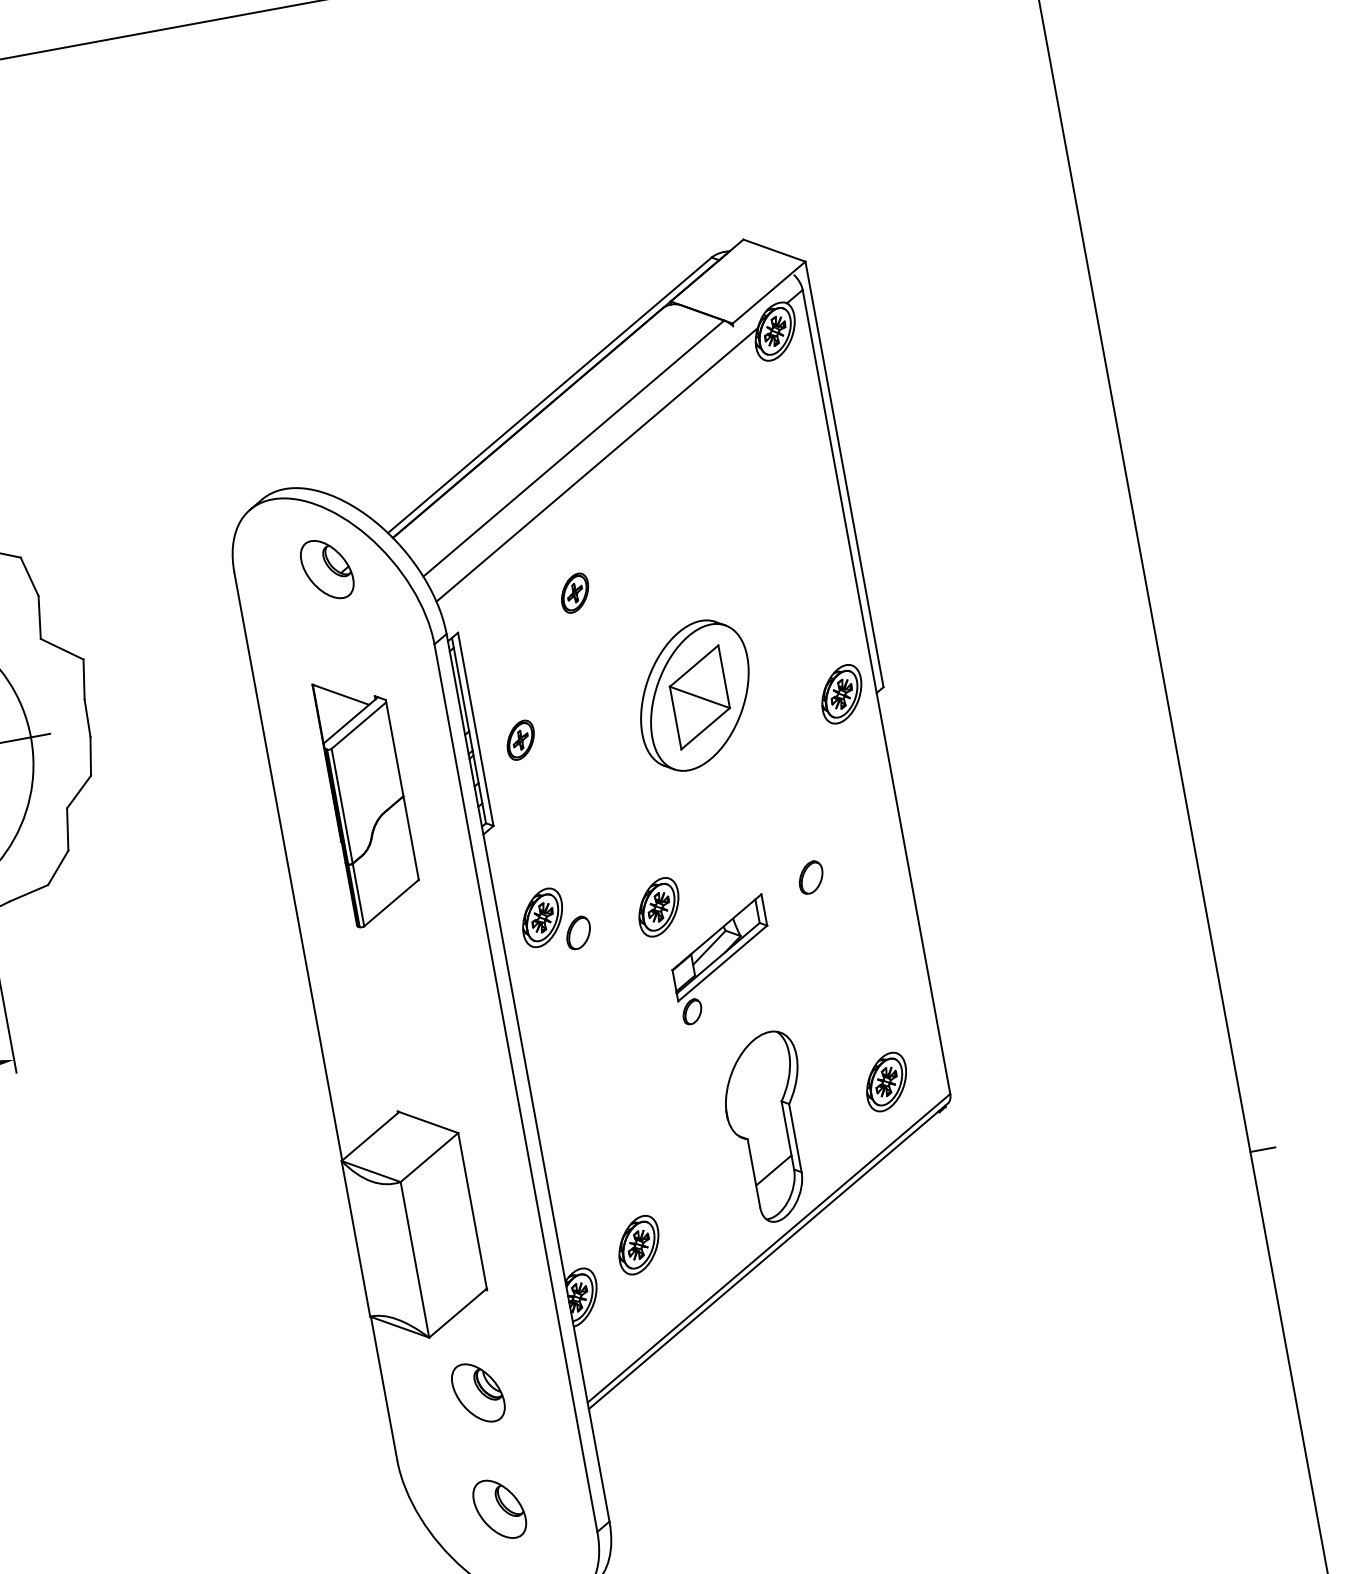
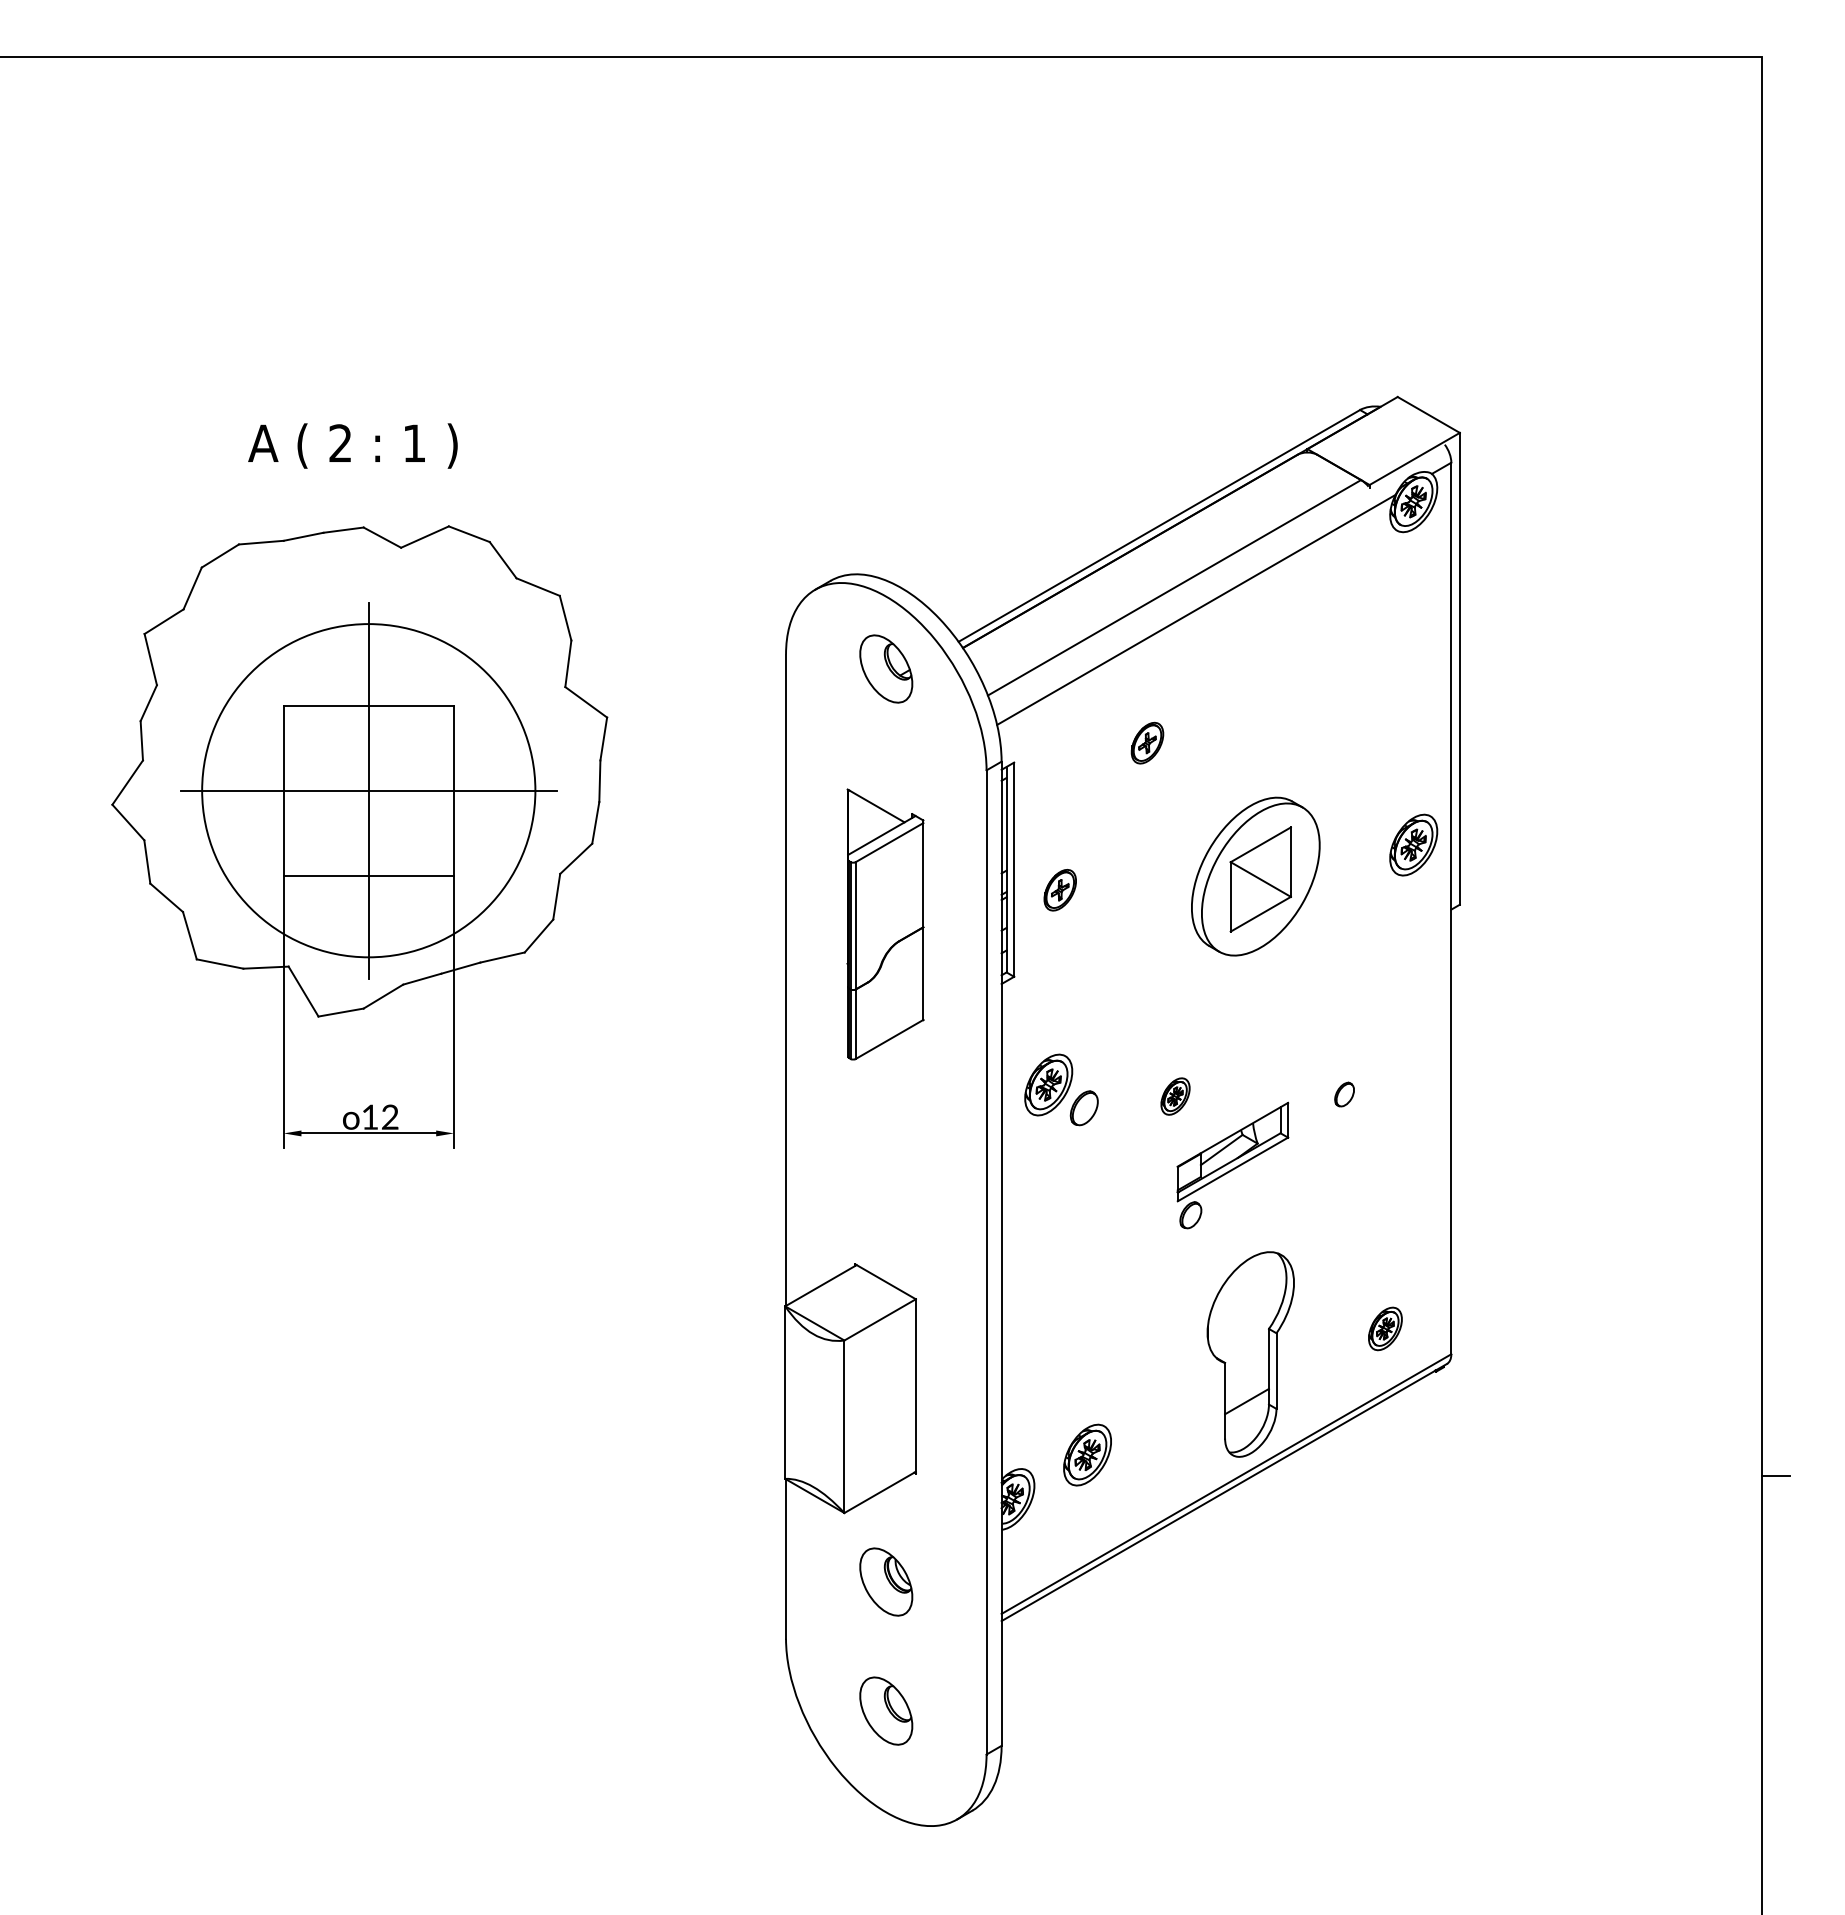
part: (841, 693) -> (1413, 844), moved
part: (810, 877) -> (1344, 1094), size x0.7
part: (658, 907) -> (1175, 1096), size x0.6
part: (886, 1081) -> (1385, 1328), size x0.7

